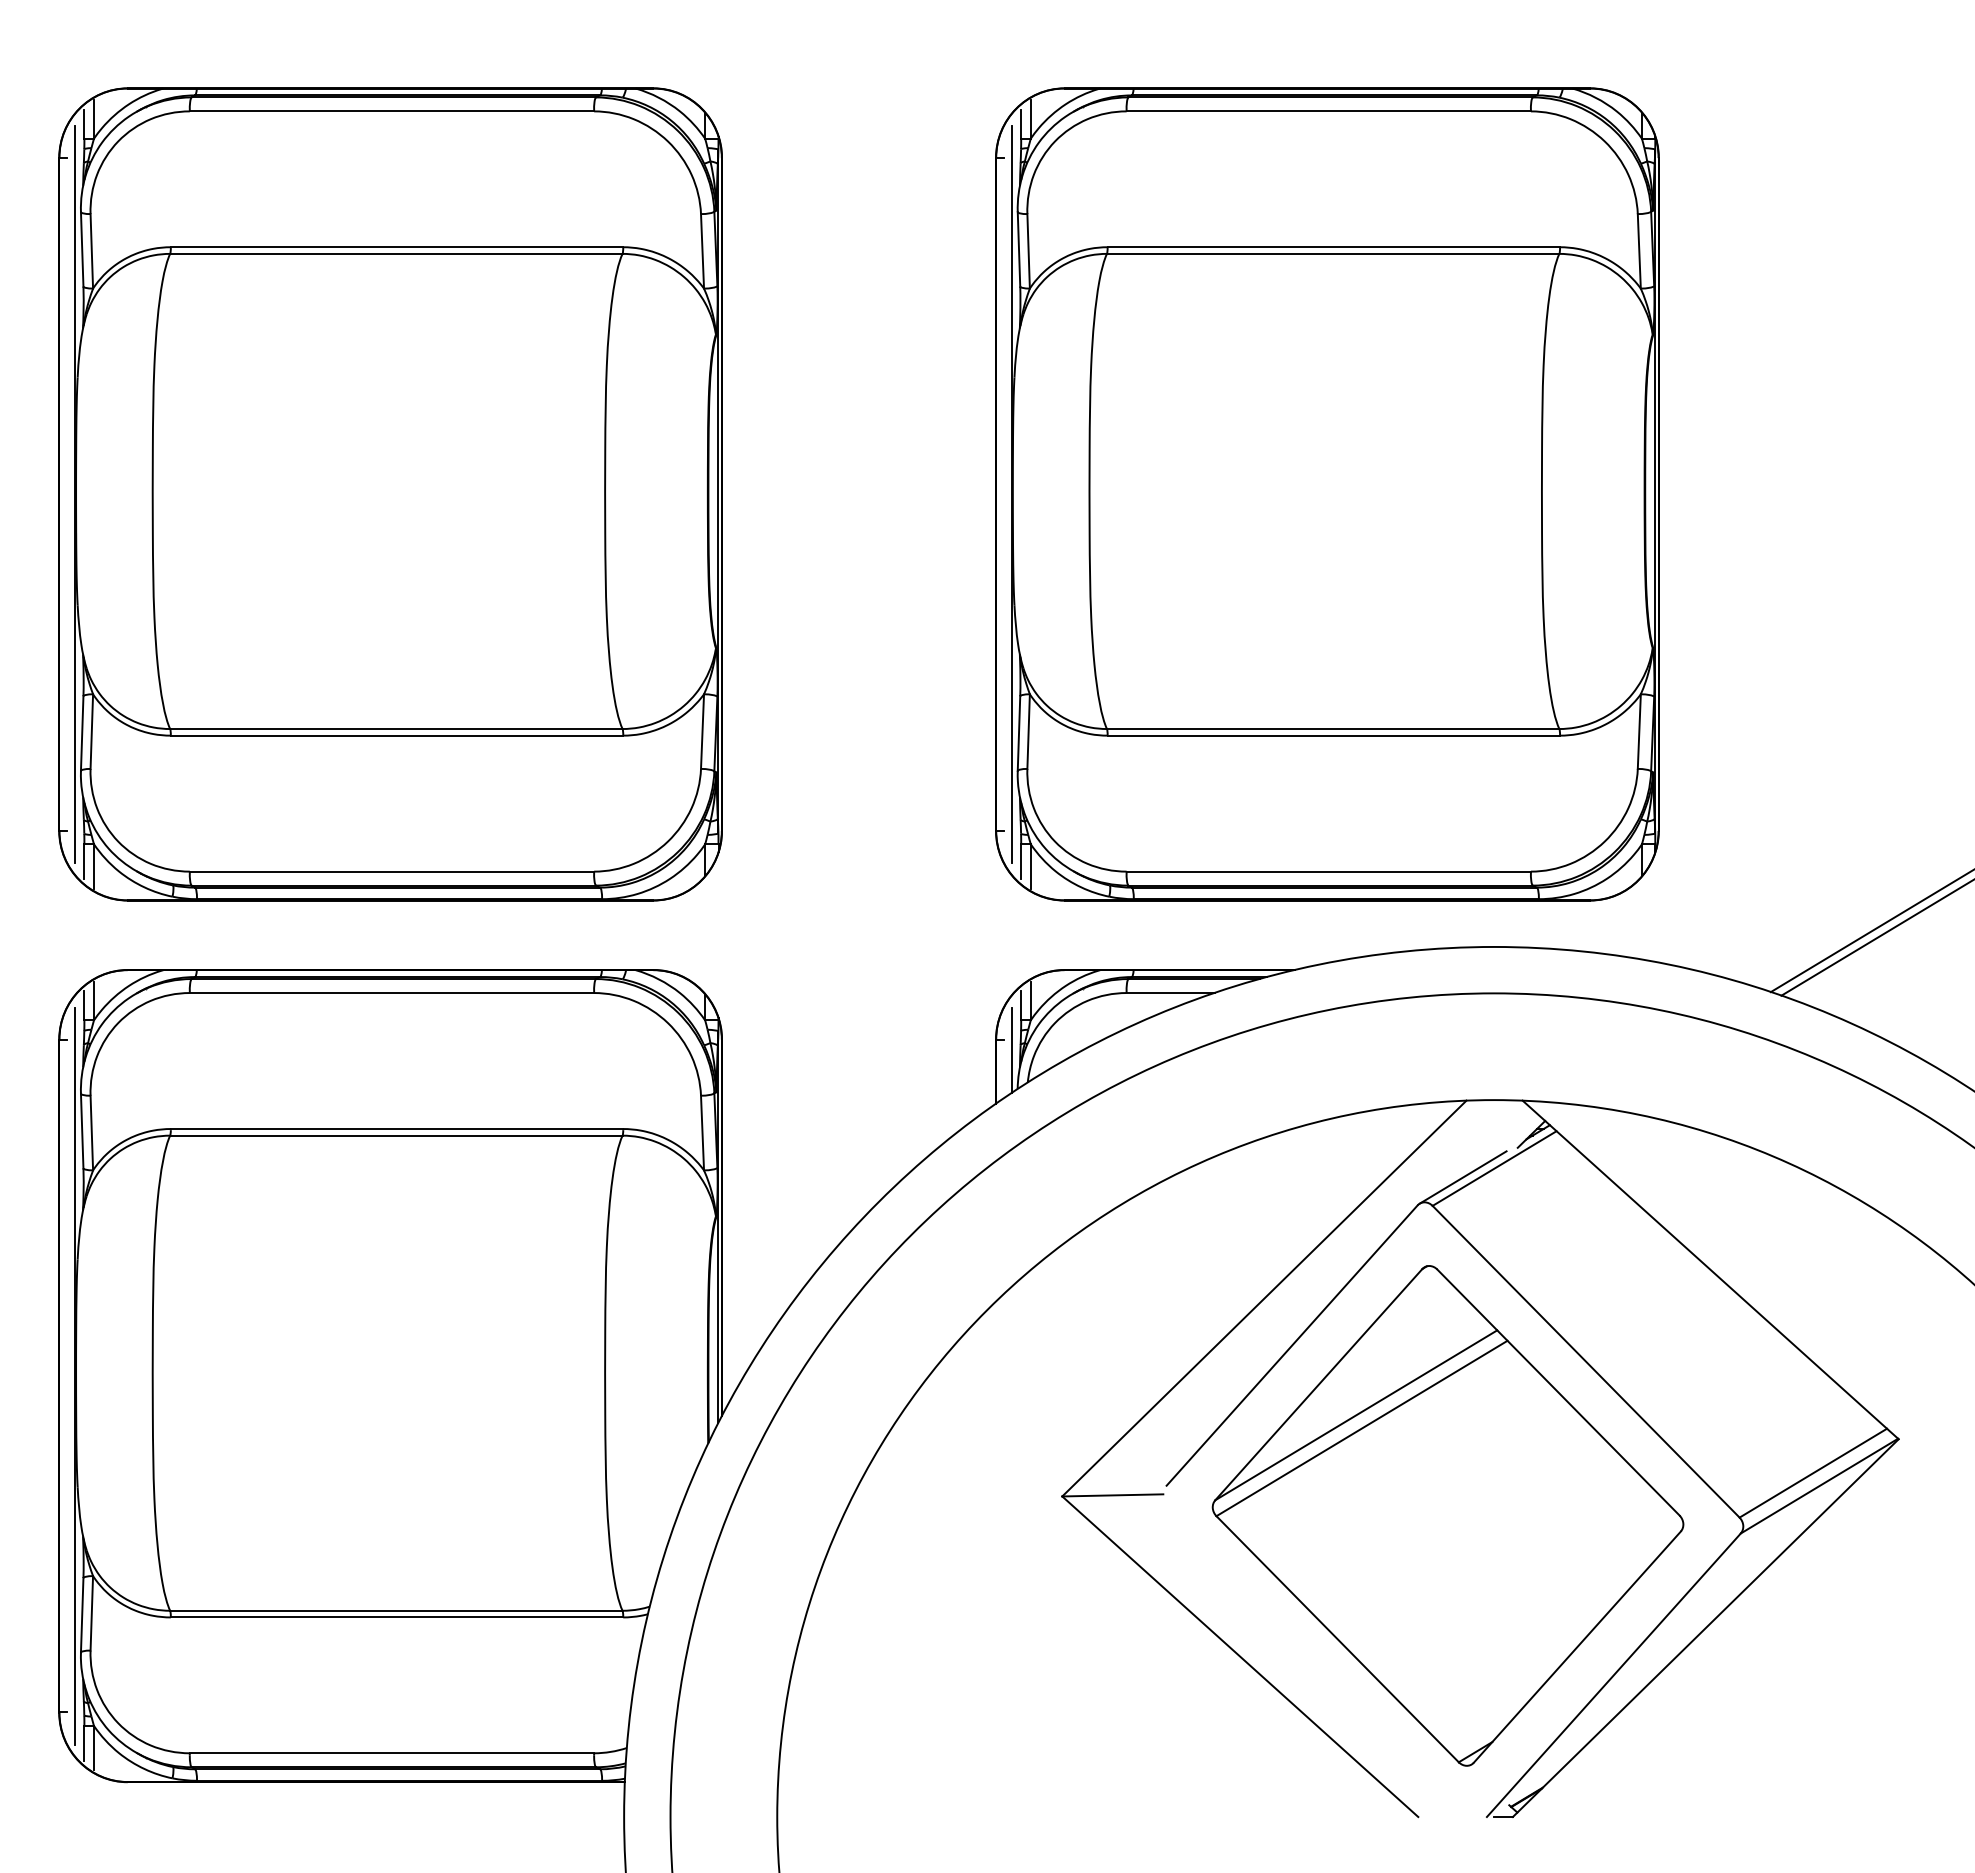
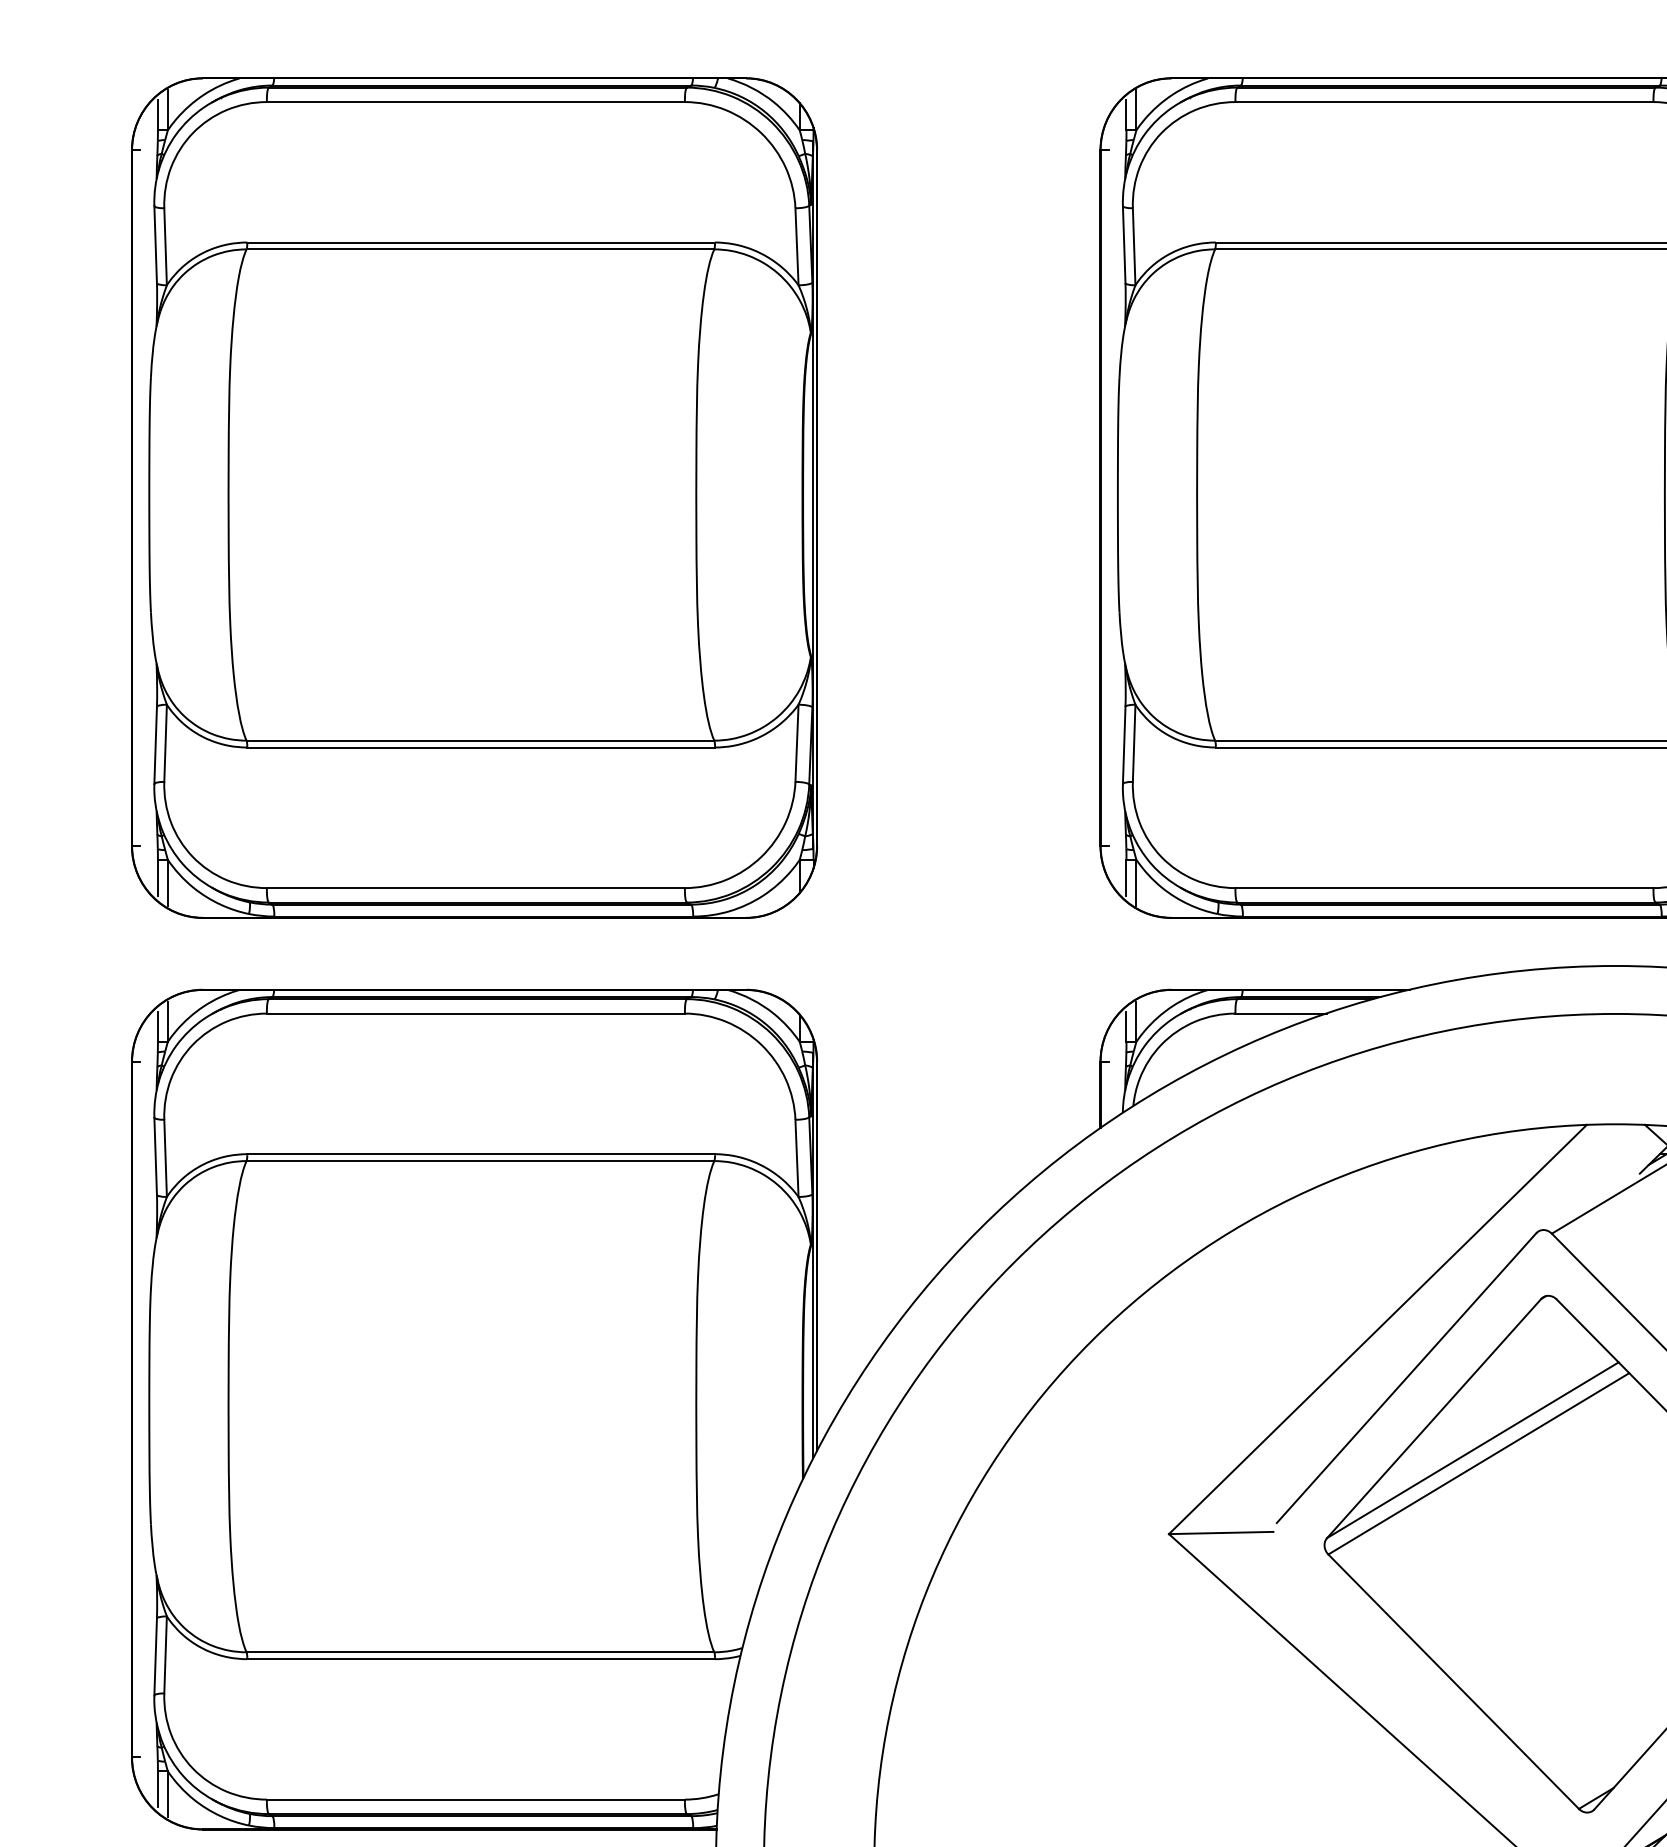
line: (74, 493) -> (147, 497), removed
line: (1011, 493) -> (1116, 497), removed
line: (1011, 1049) -> (1116, 1071), removed
line: (1462, 1177) -> (1582, 1204), removed
line: (74, 1375) -> (147, 1409), removed

